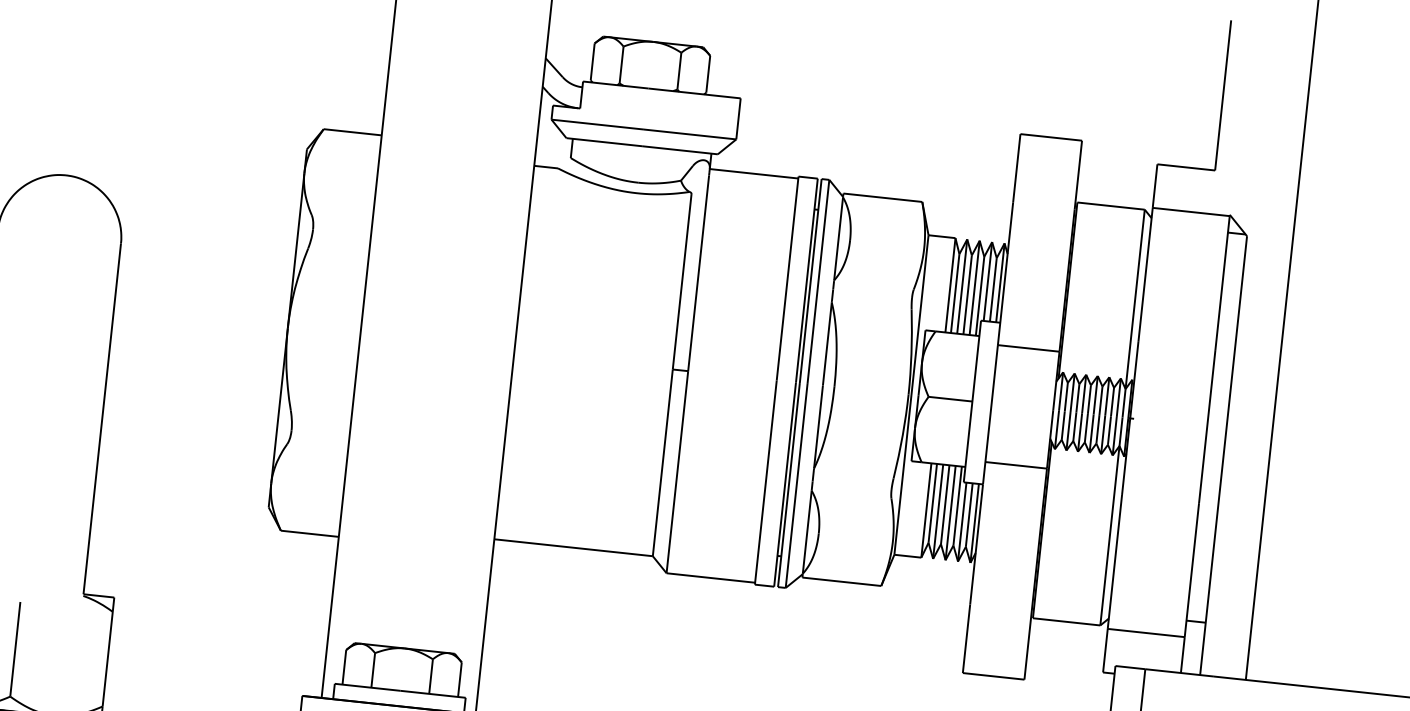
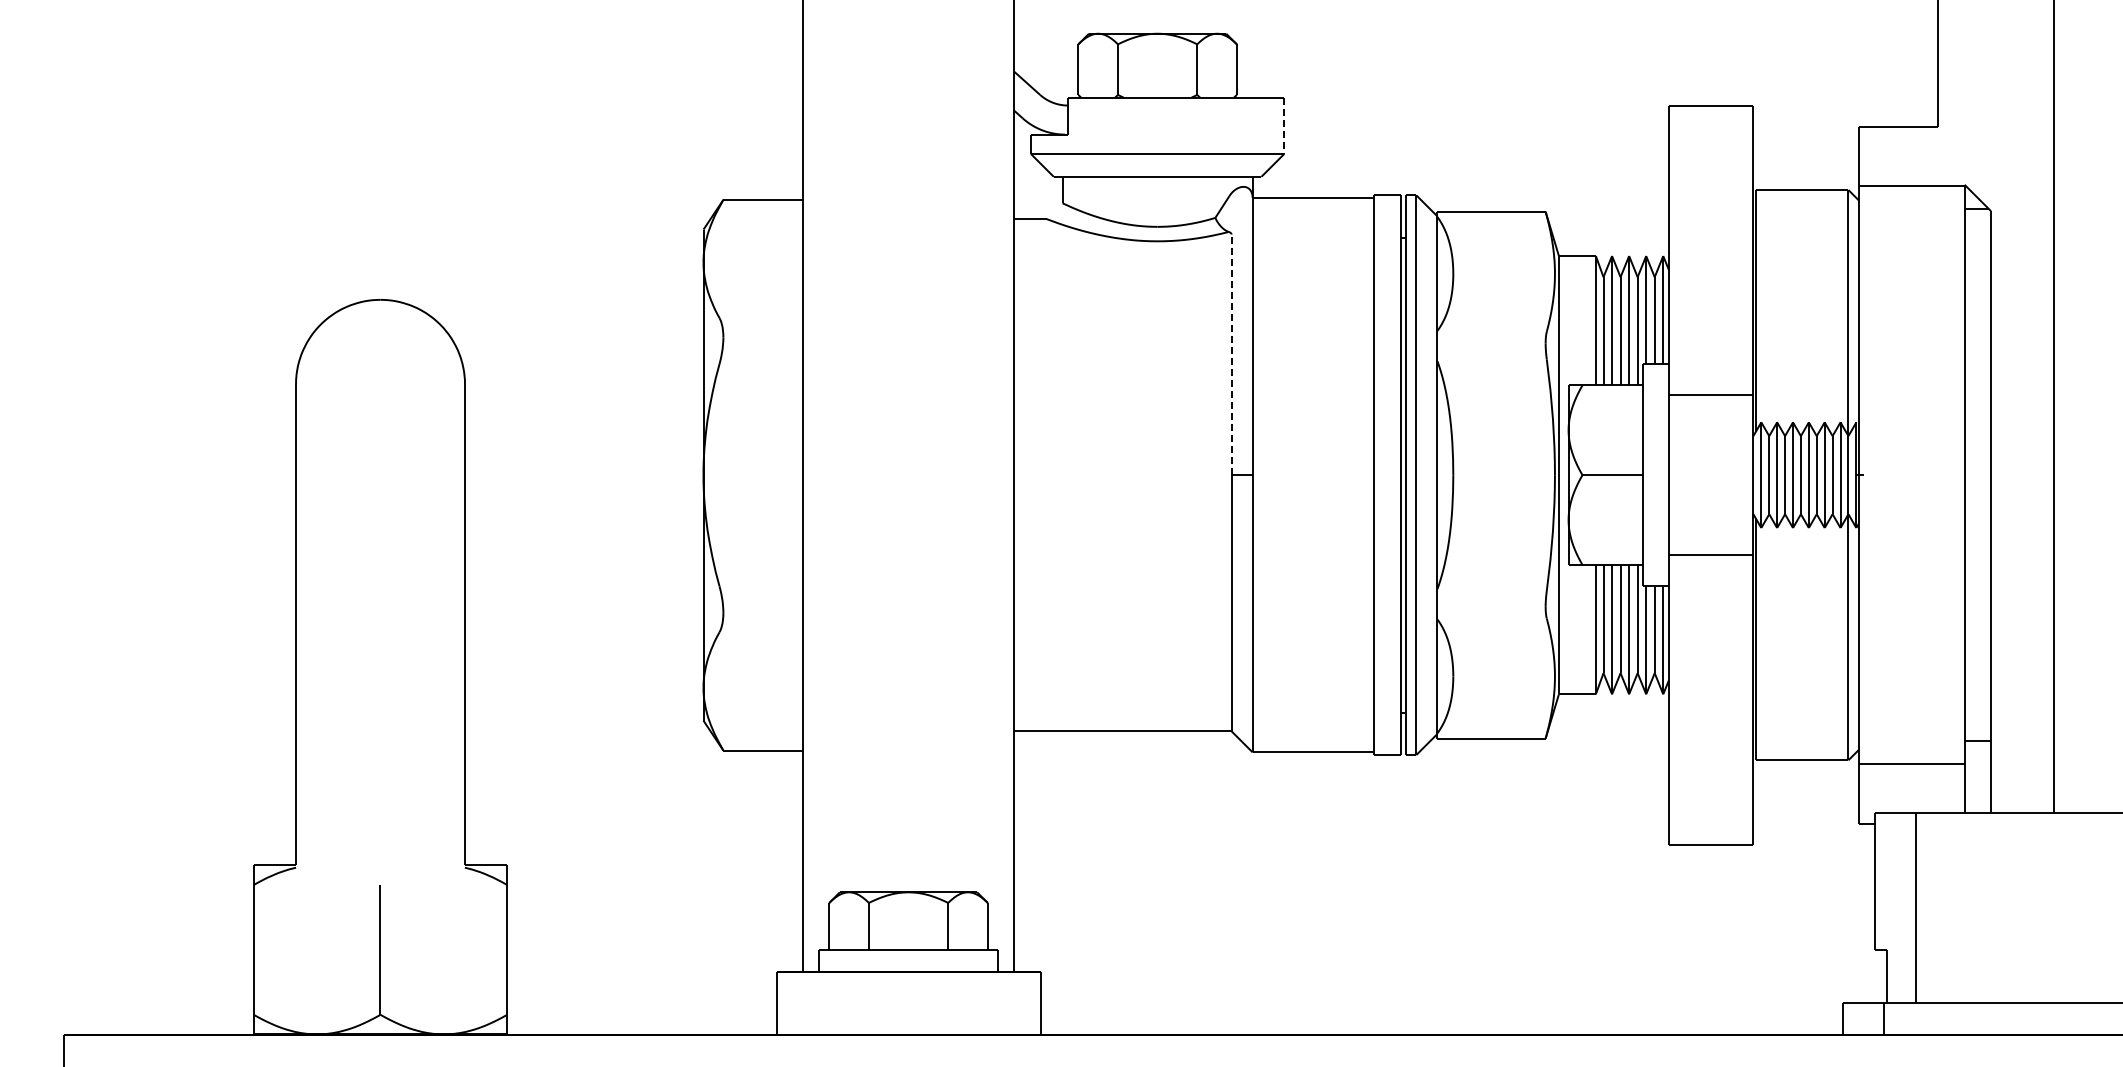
line: (738, 119) -> (1284, 126), solid -> dashed
line: (682, 281) -> (1231, 354), solid -> dashed

